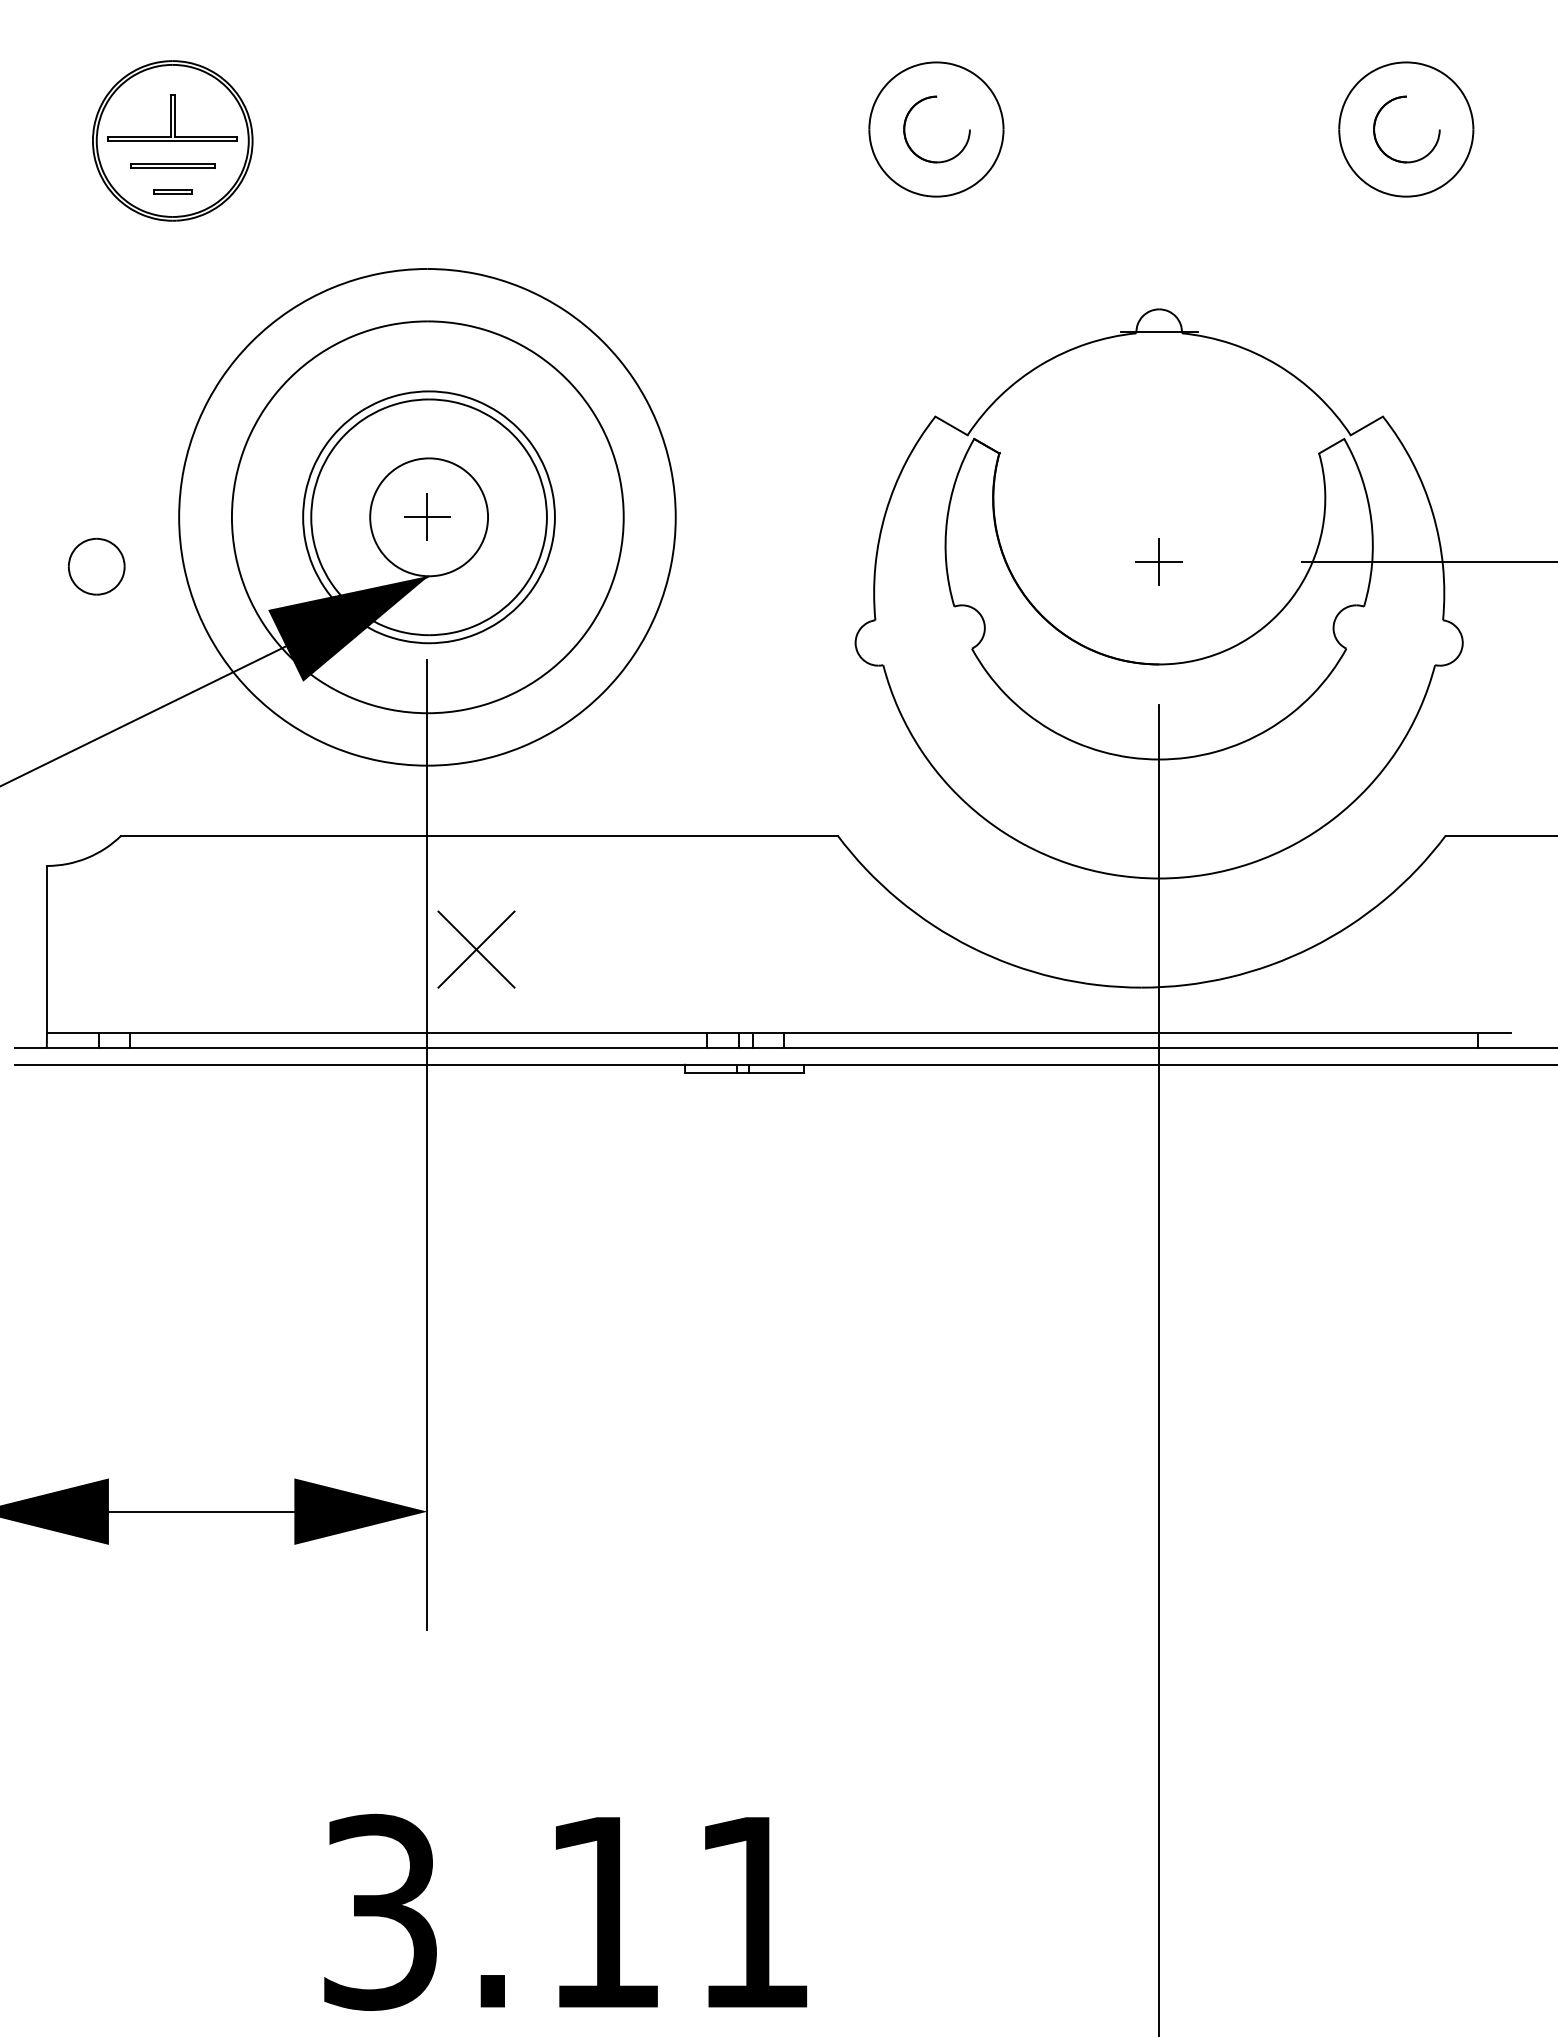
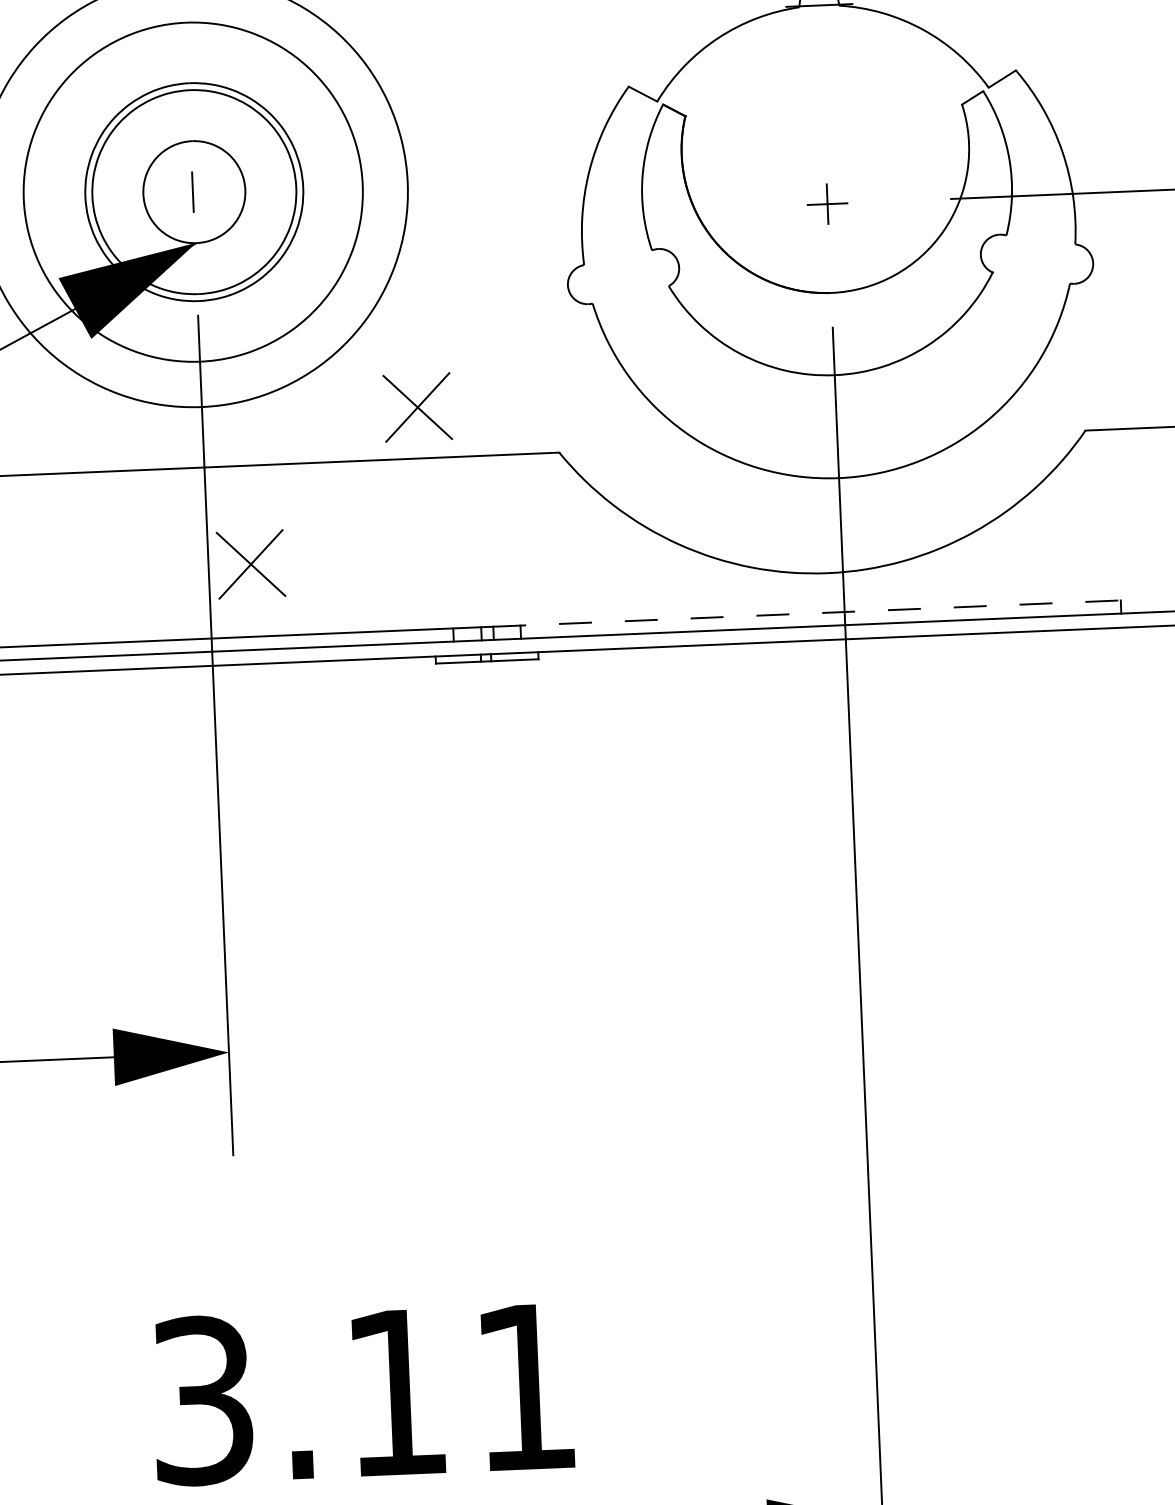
line: (427, 517) -> (192, 192), removed
part: (676, 776) -> (417, 407), added
line: (1132, 1033) -> (821, 613), solid -> dashed

